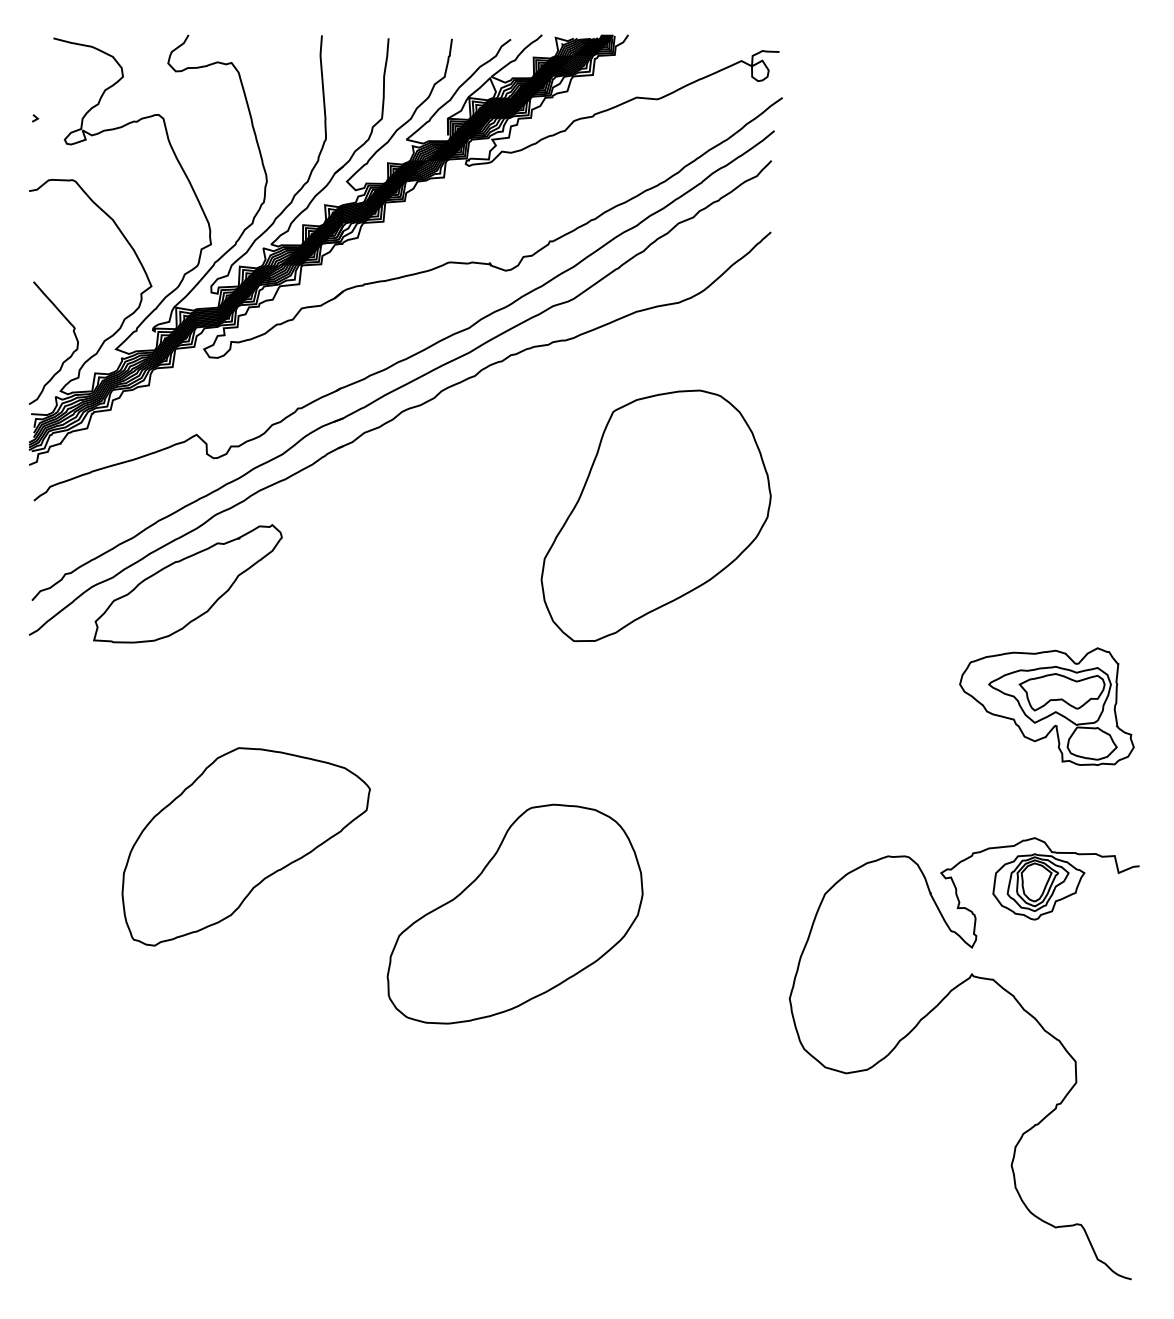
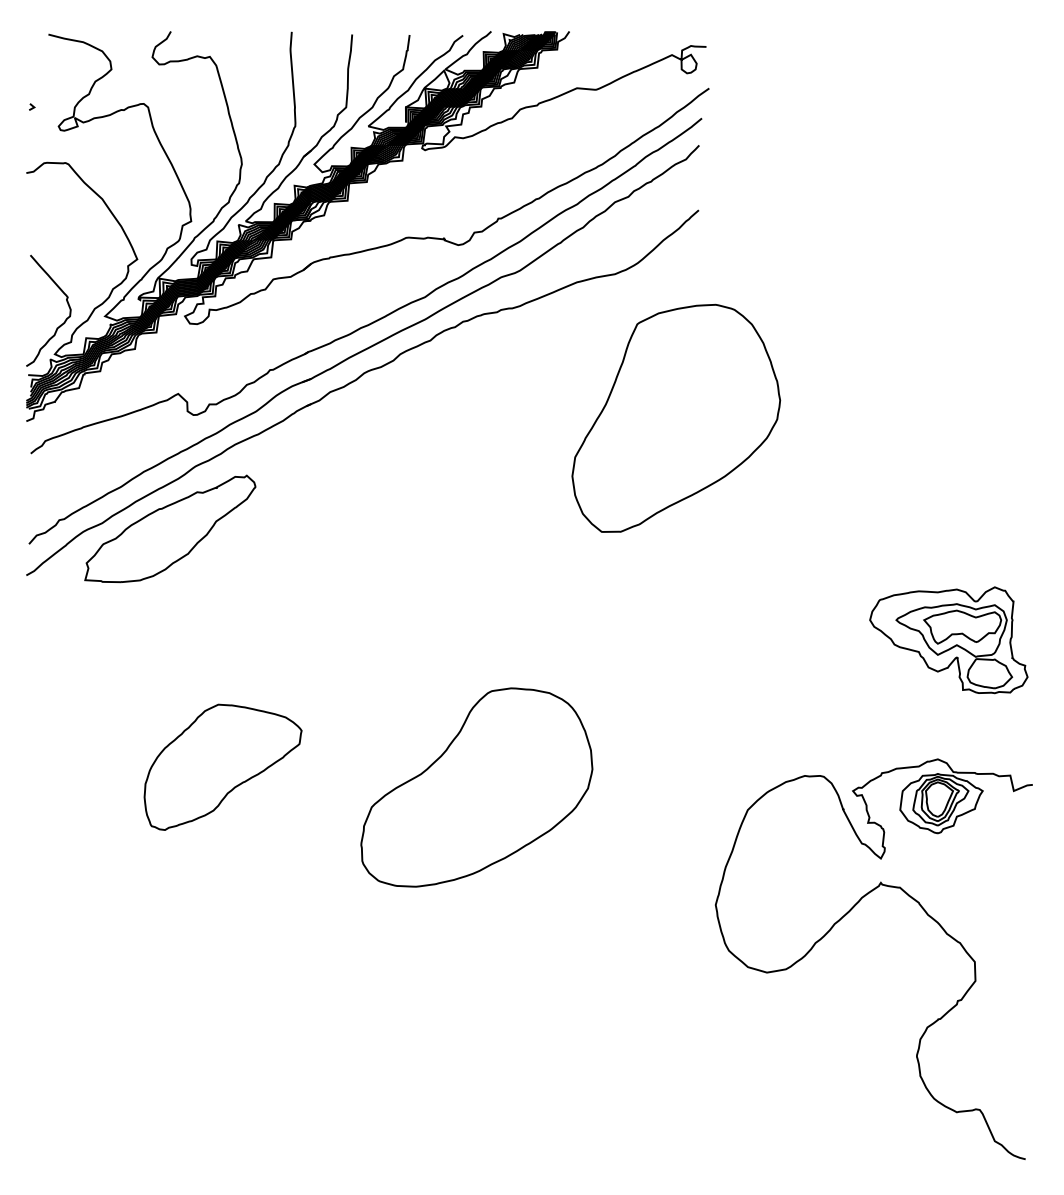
part: (655, 515) -> (675, 418), moved
part: (245, 846) -> (222, 766), size x0.7
part: (514, 913) -> (476, 786), moved

